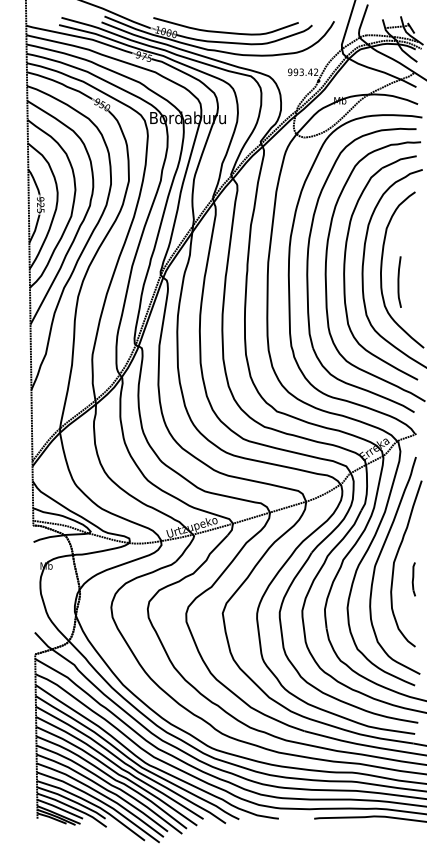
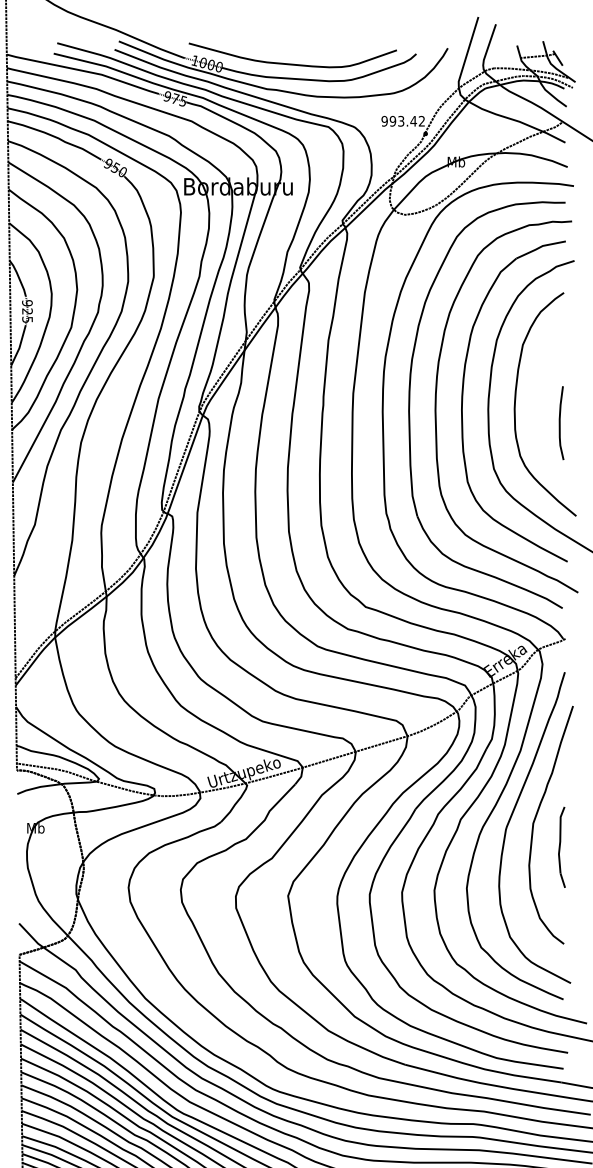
curve: (399, 281) -> (561, 422), moved
part: (413, 579) -> (561, 847), size x1.67

